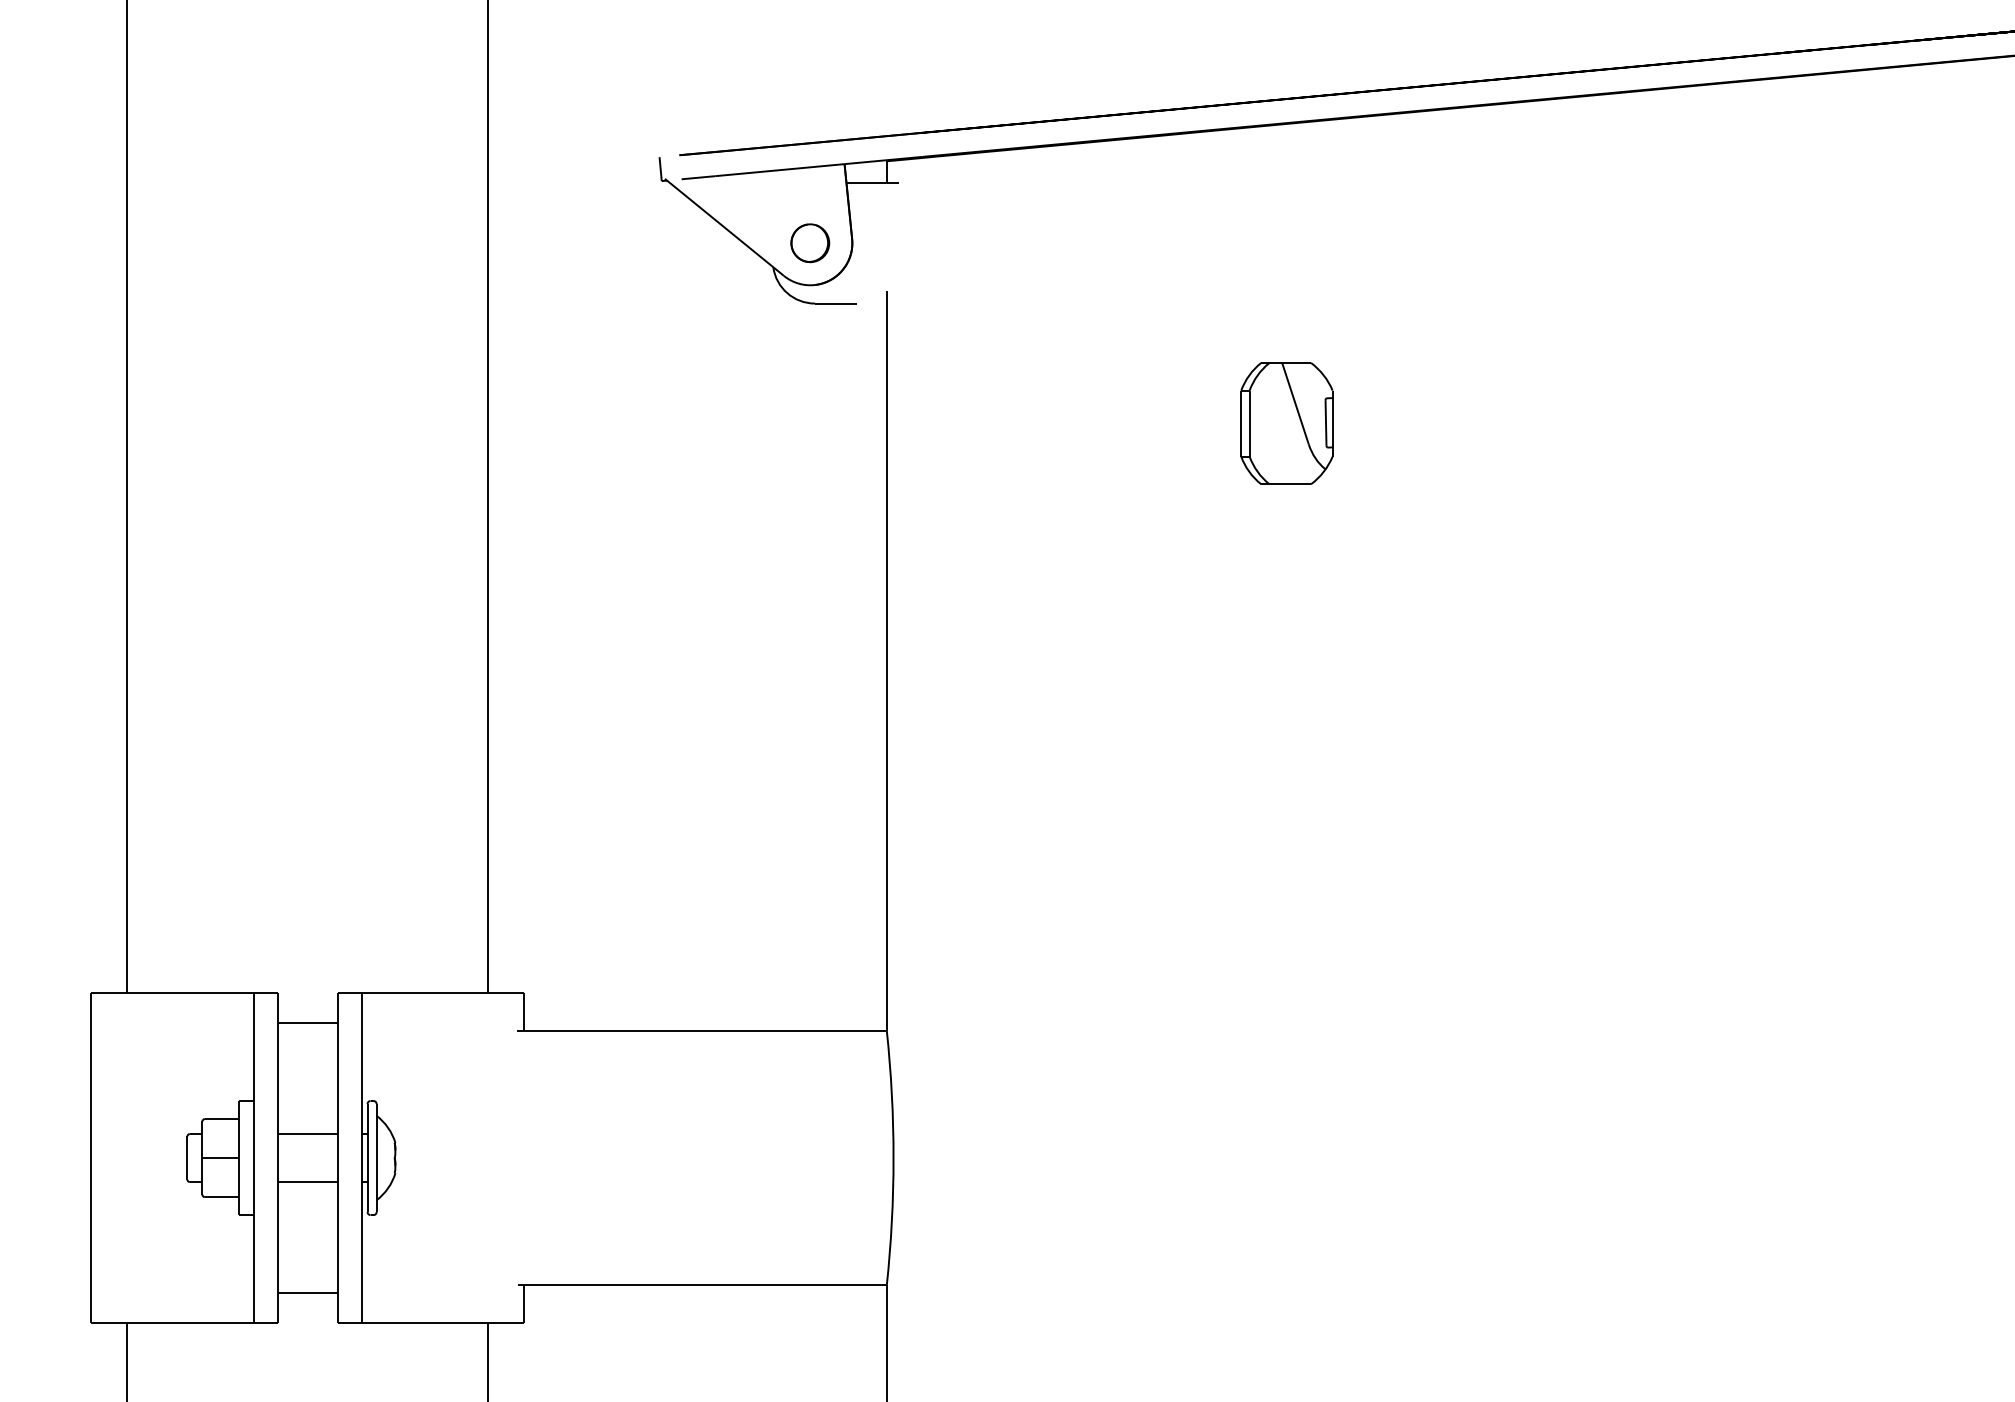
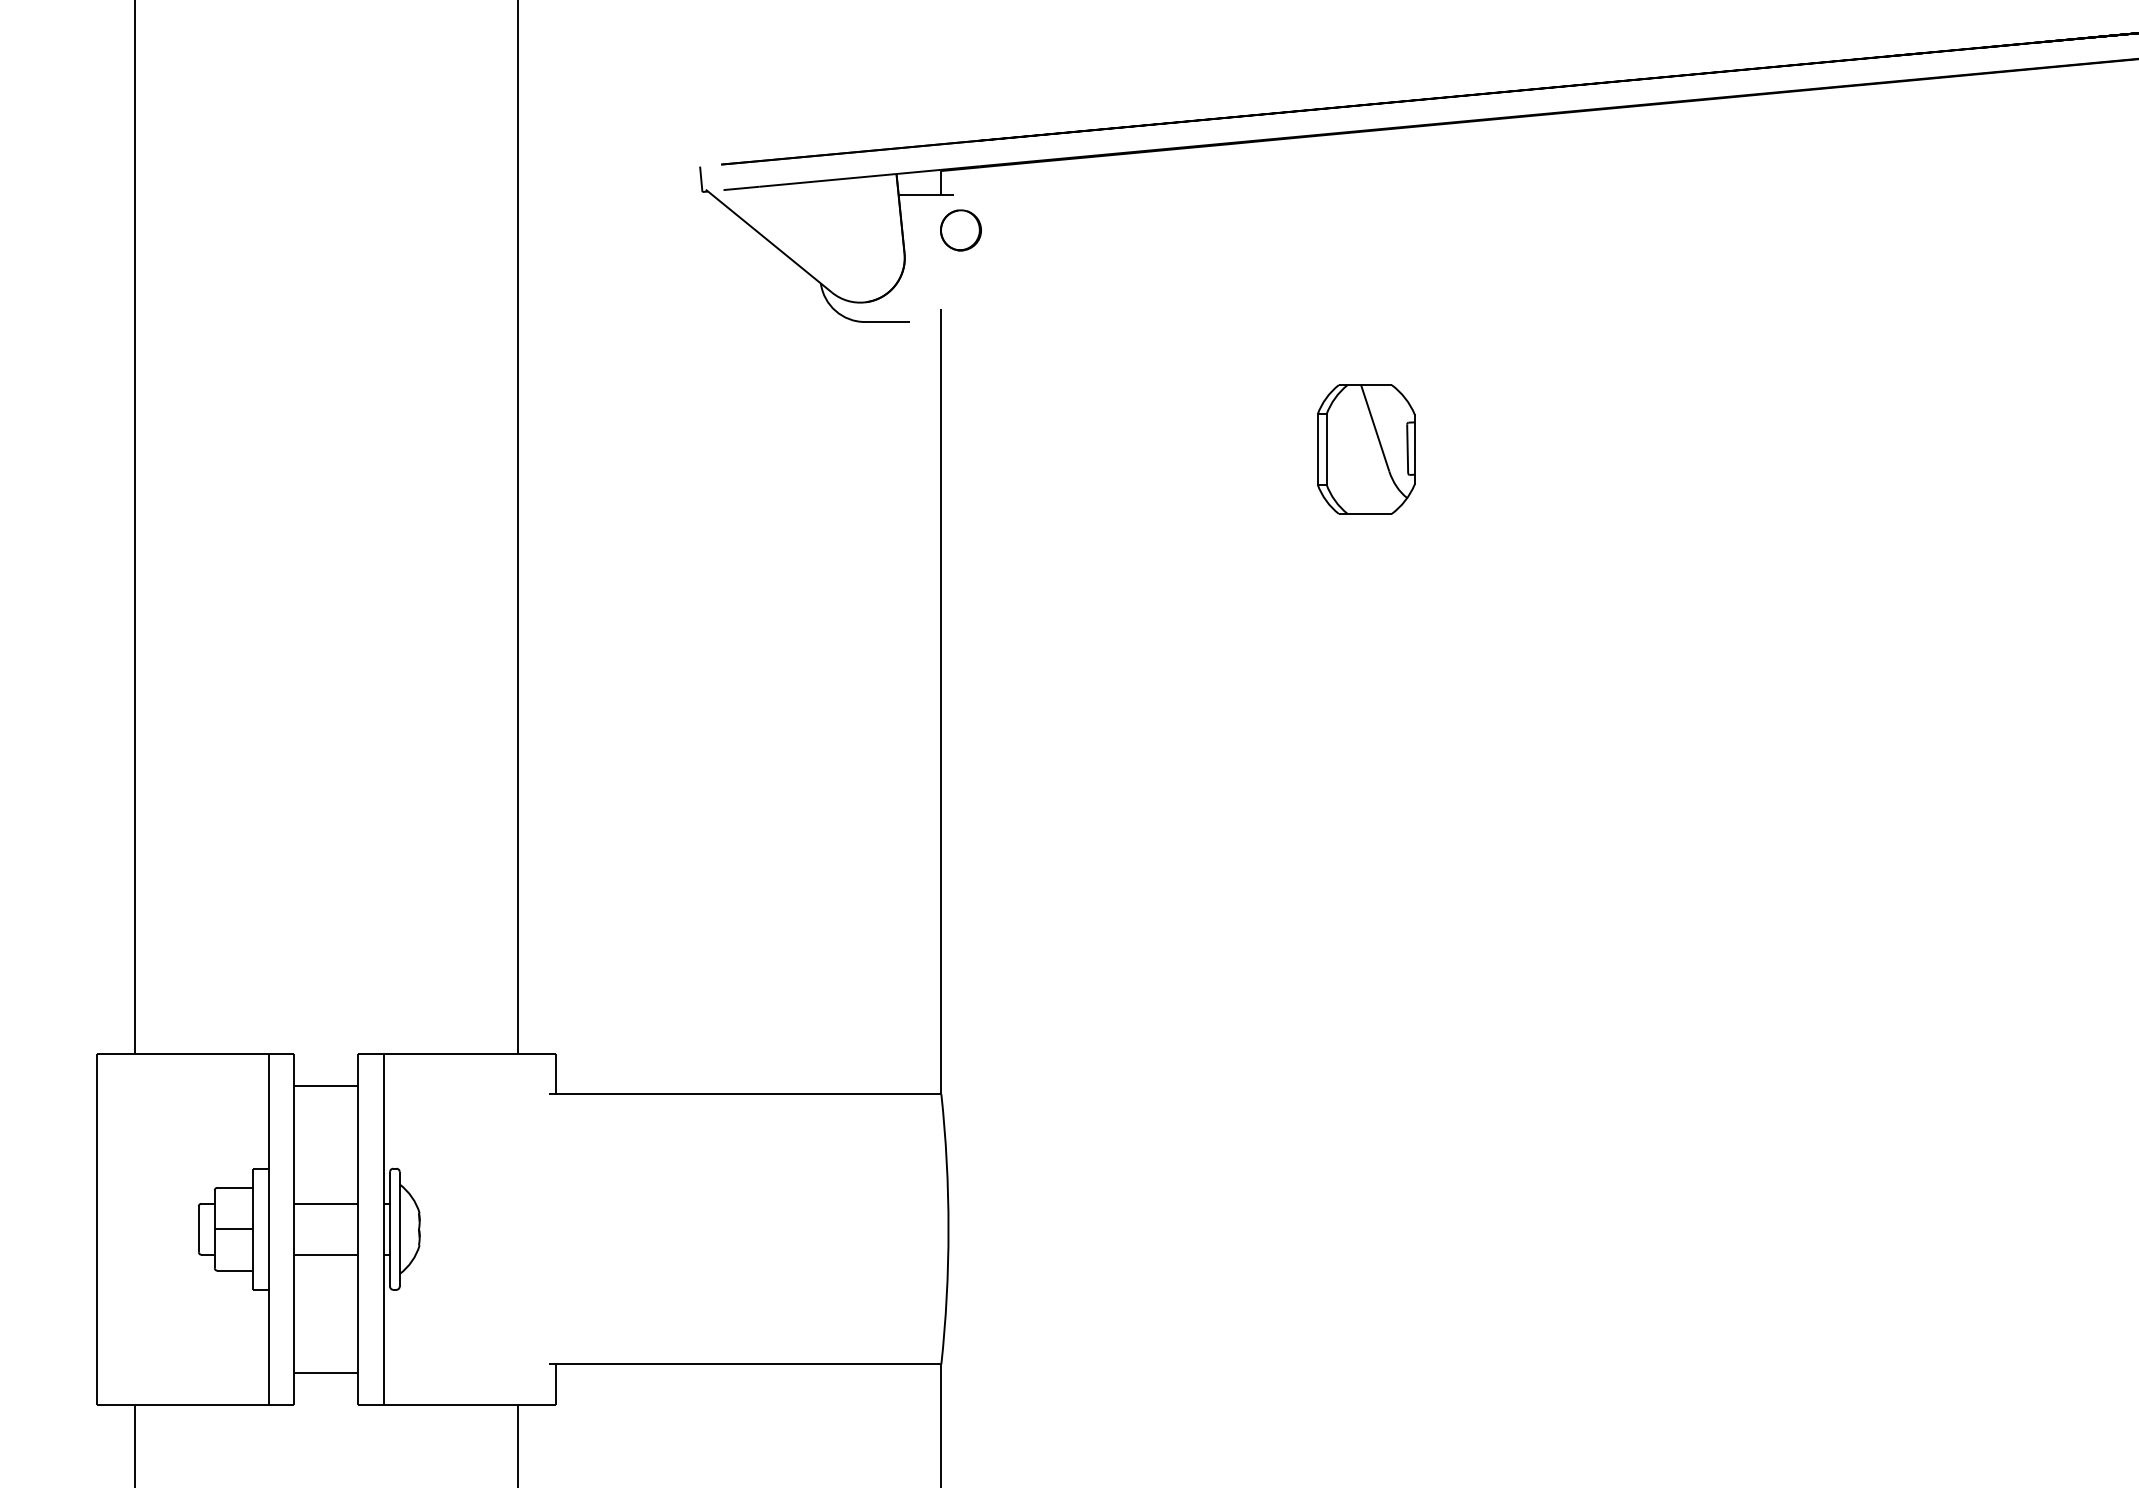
part: (810, 243) -> (961, 230), moved

